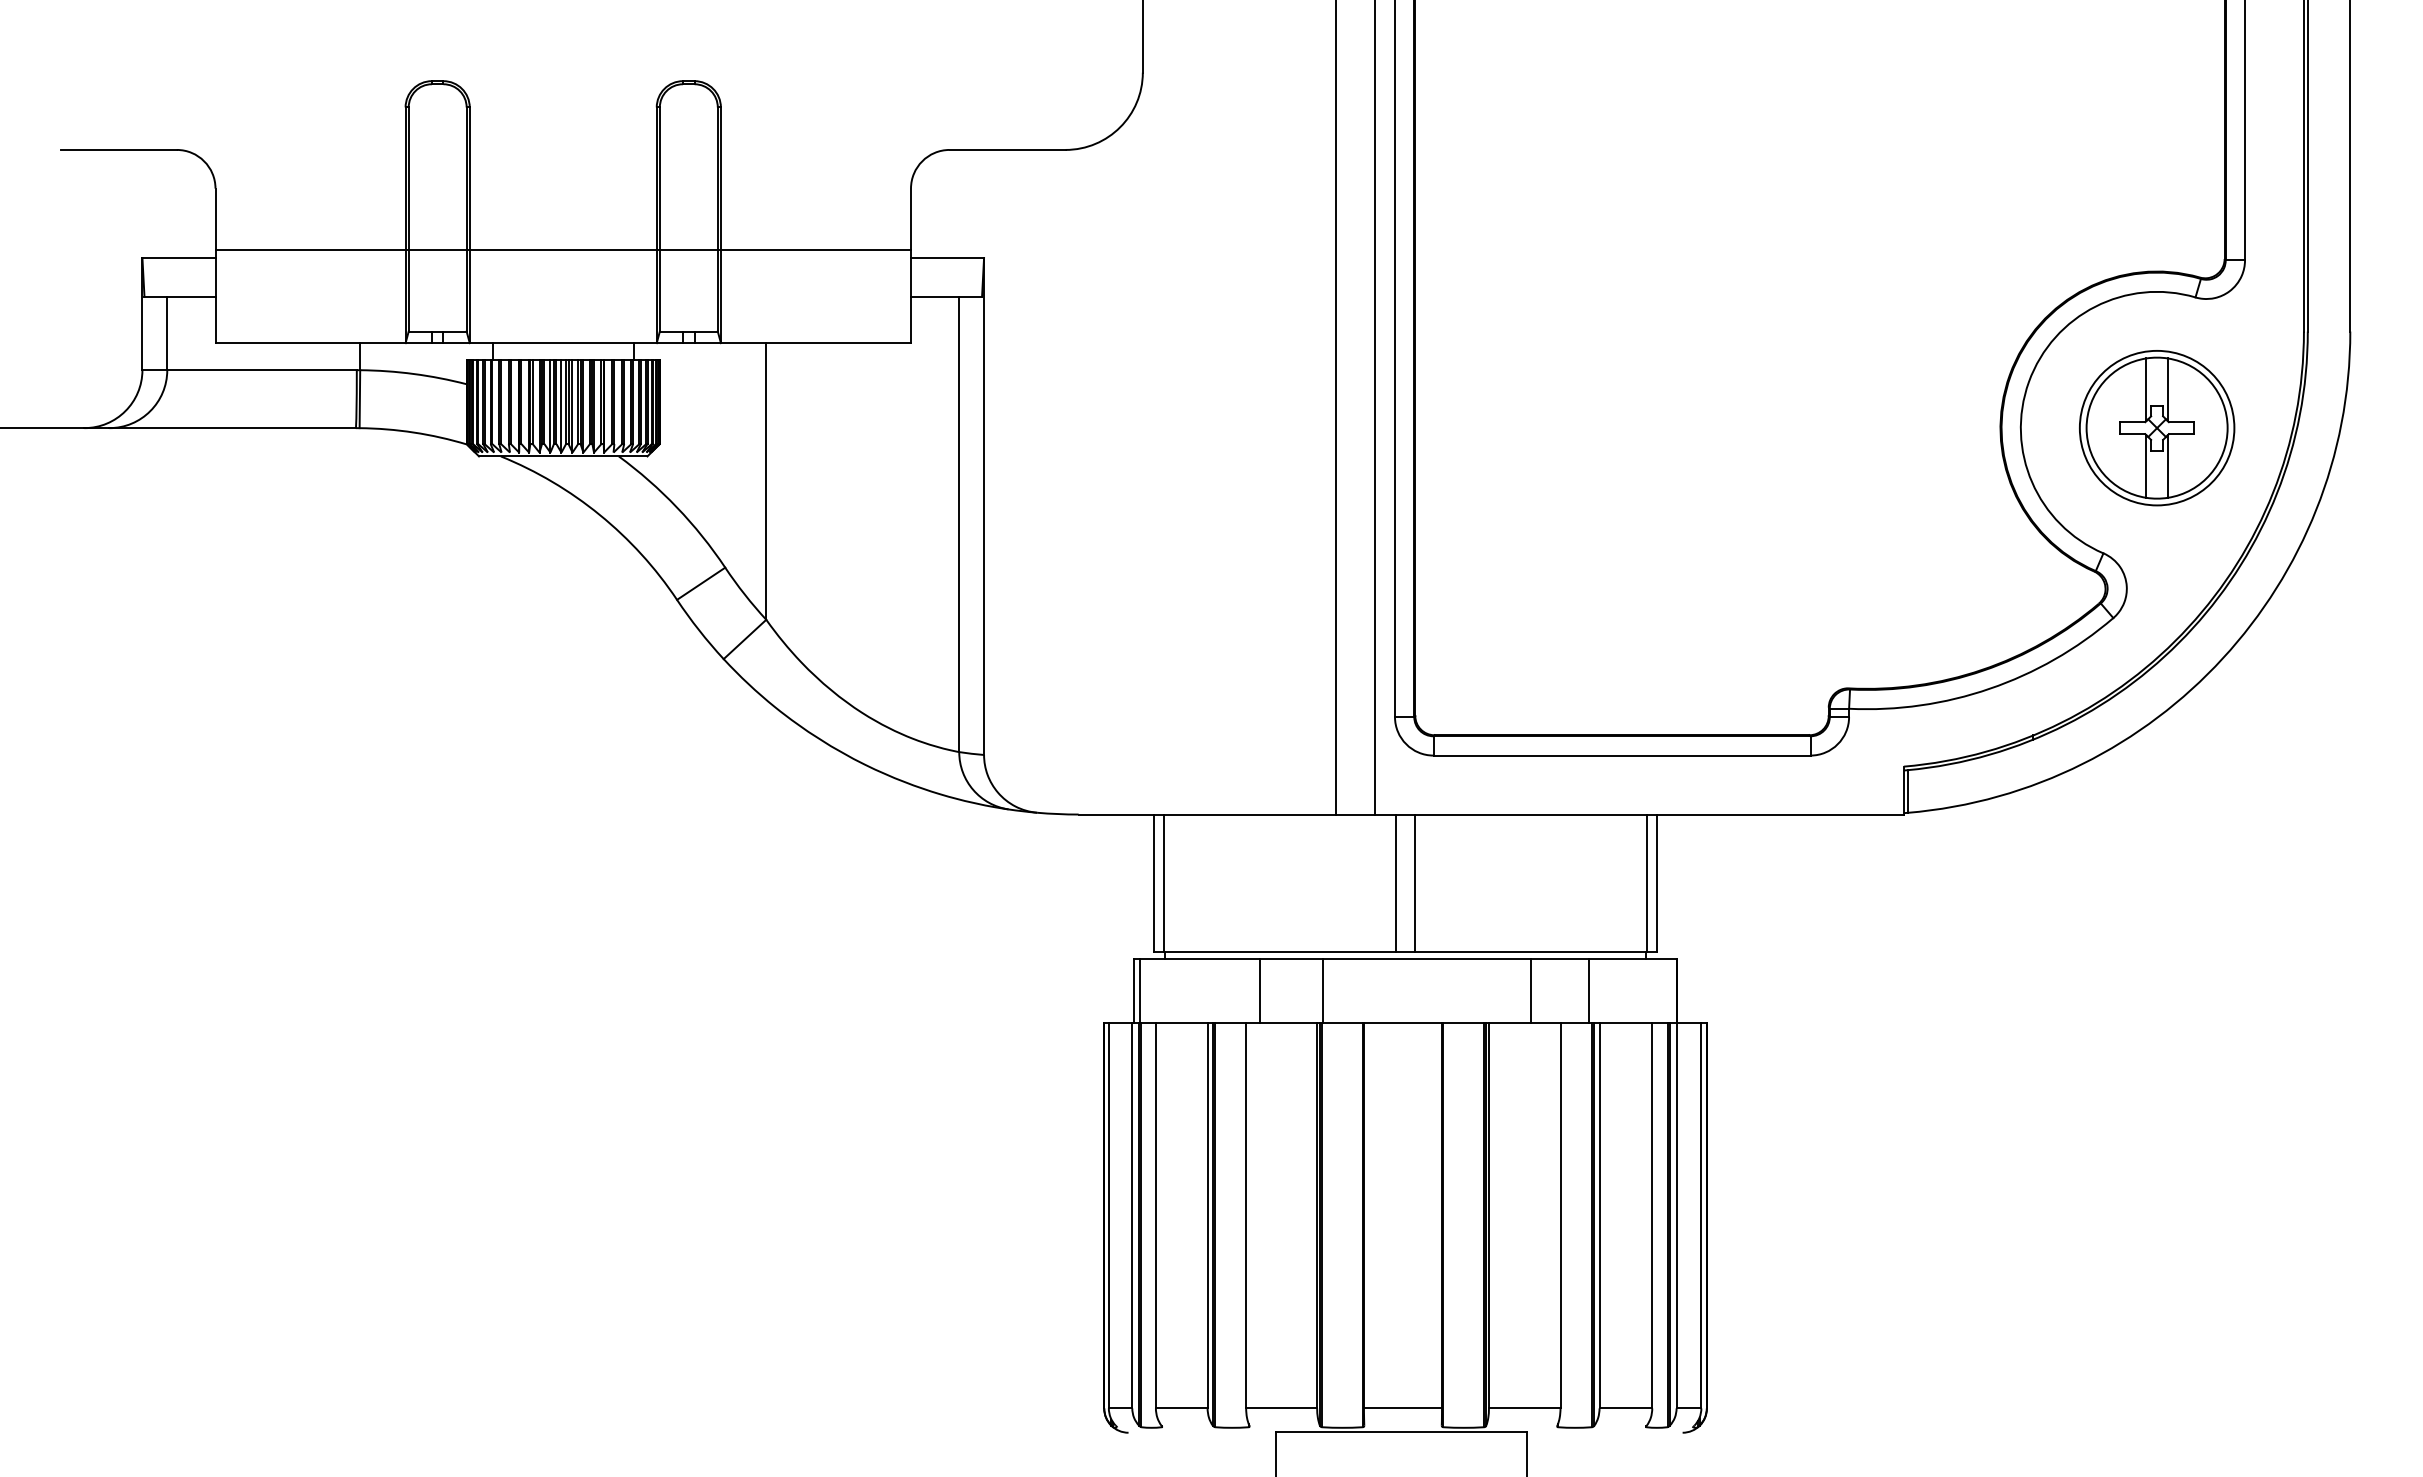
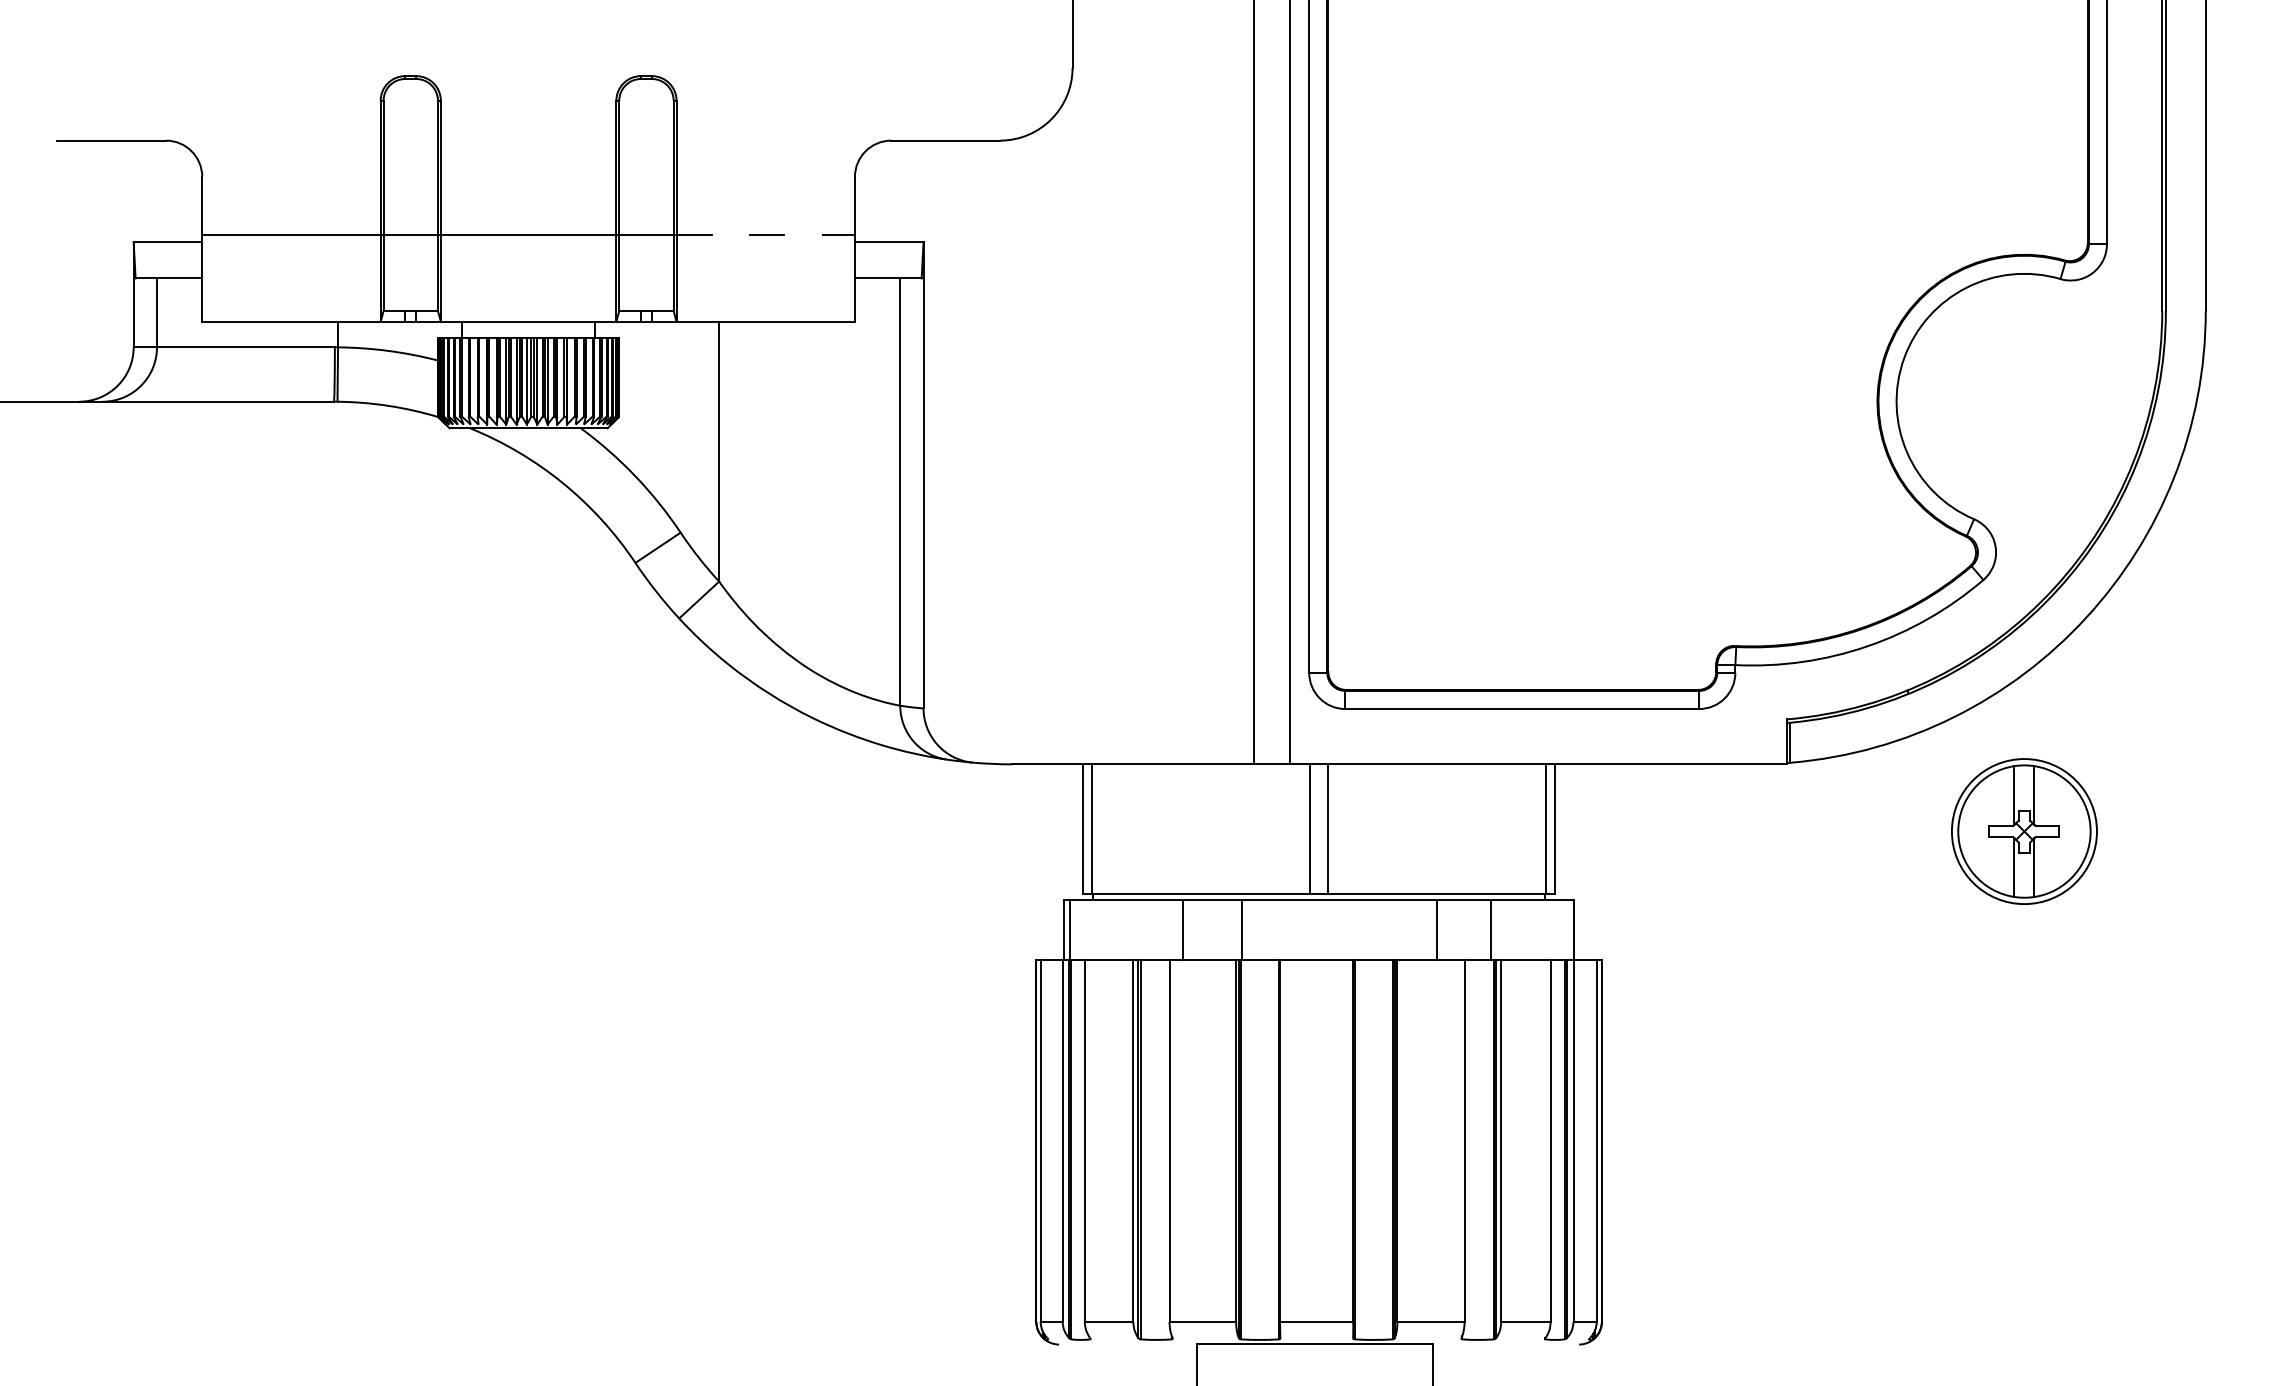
line: (816, 250) -> (766, 235), solid -> dashed
part: (2157, 428) -> (2024, 831), moved

